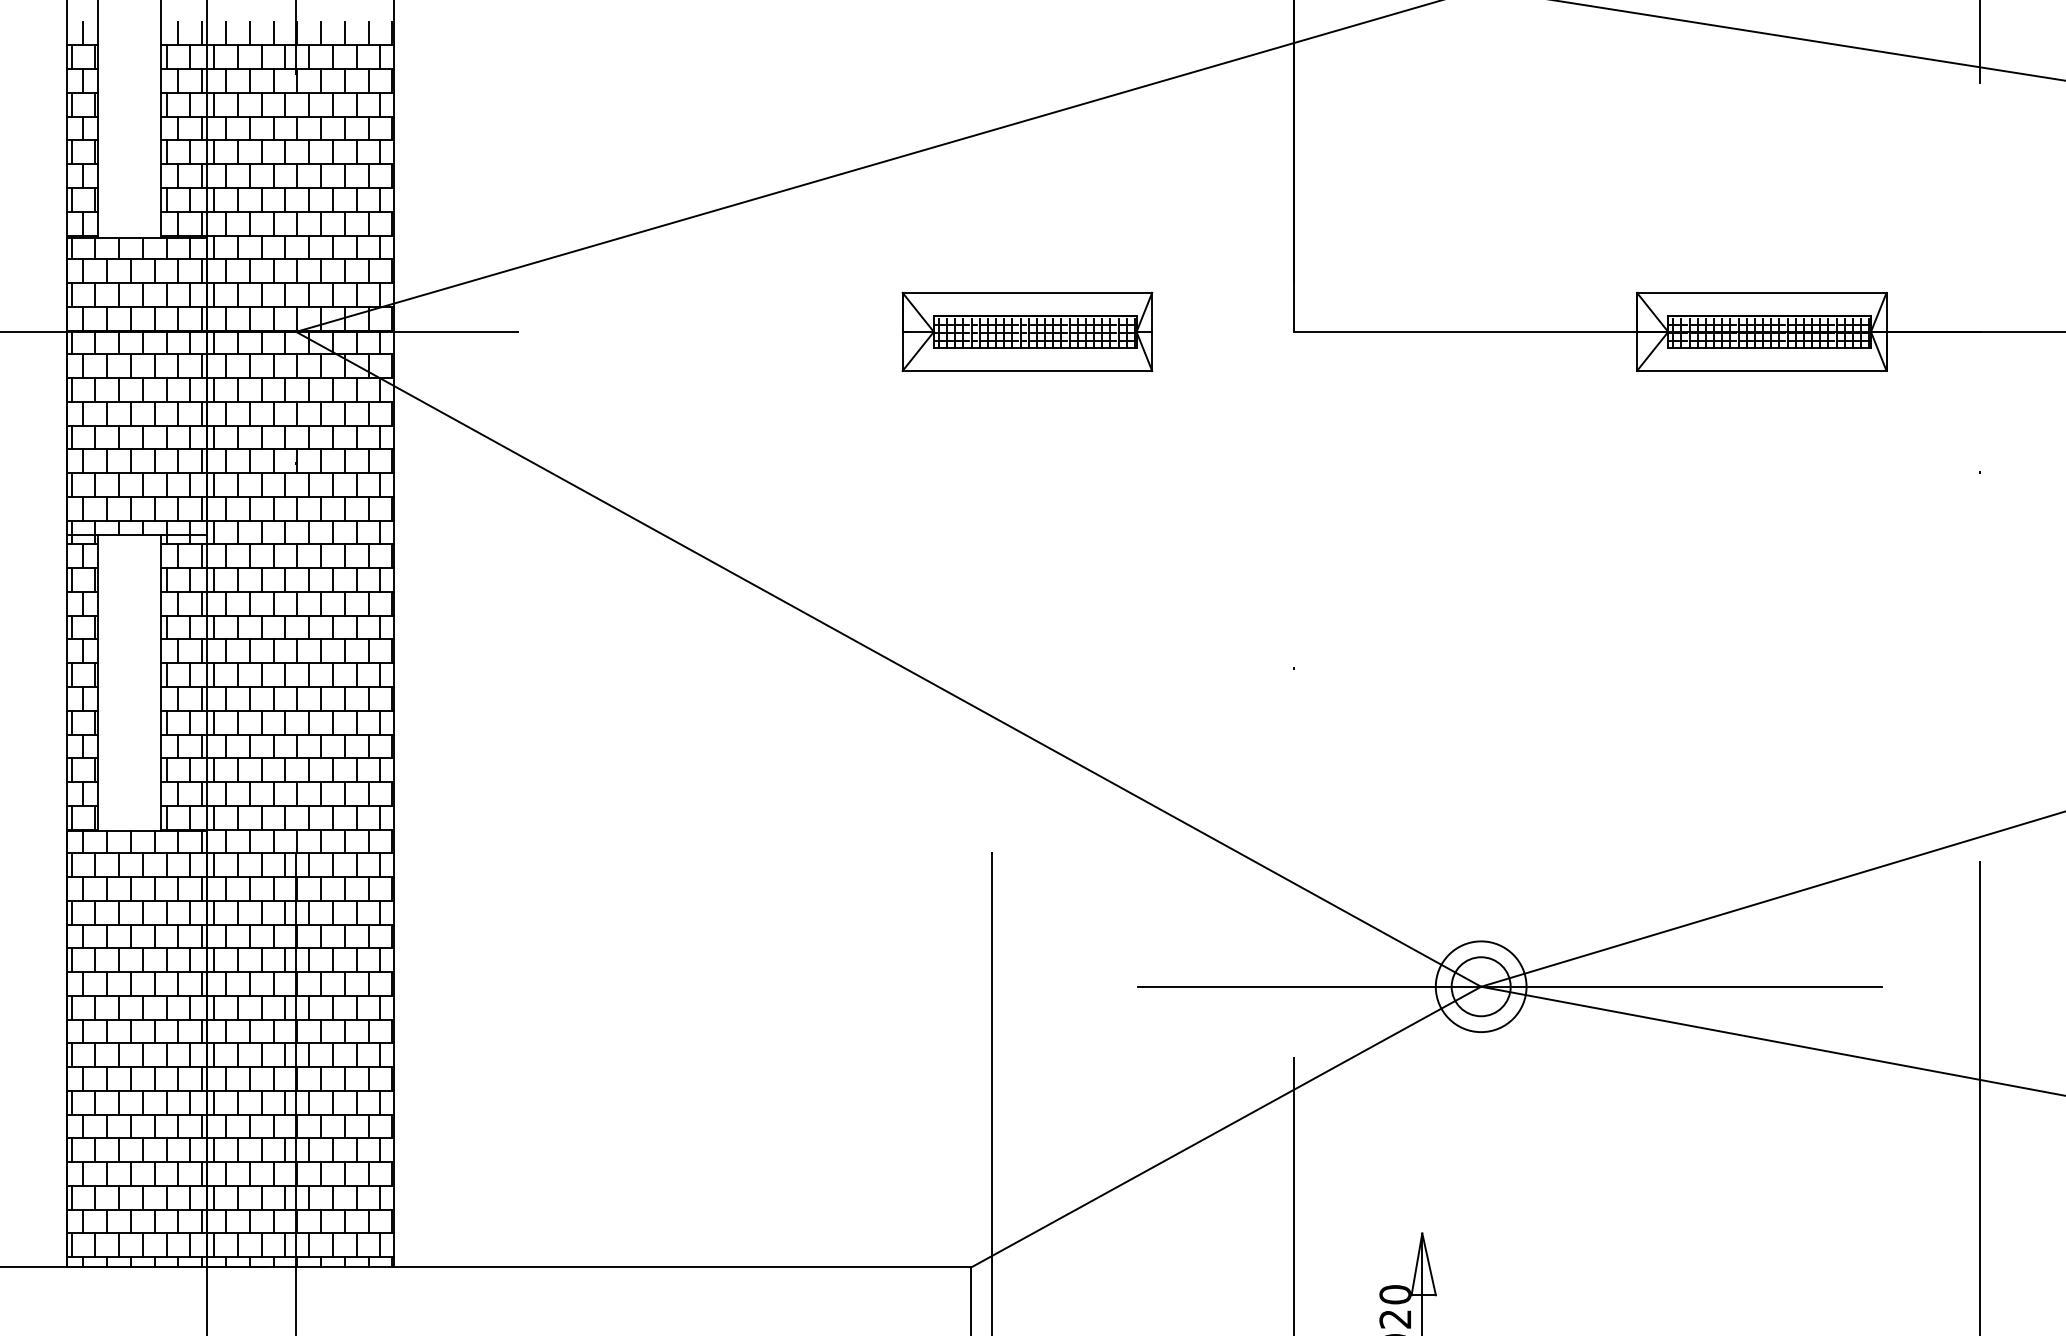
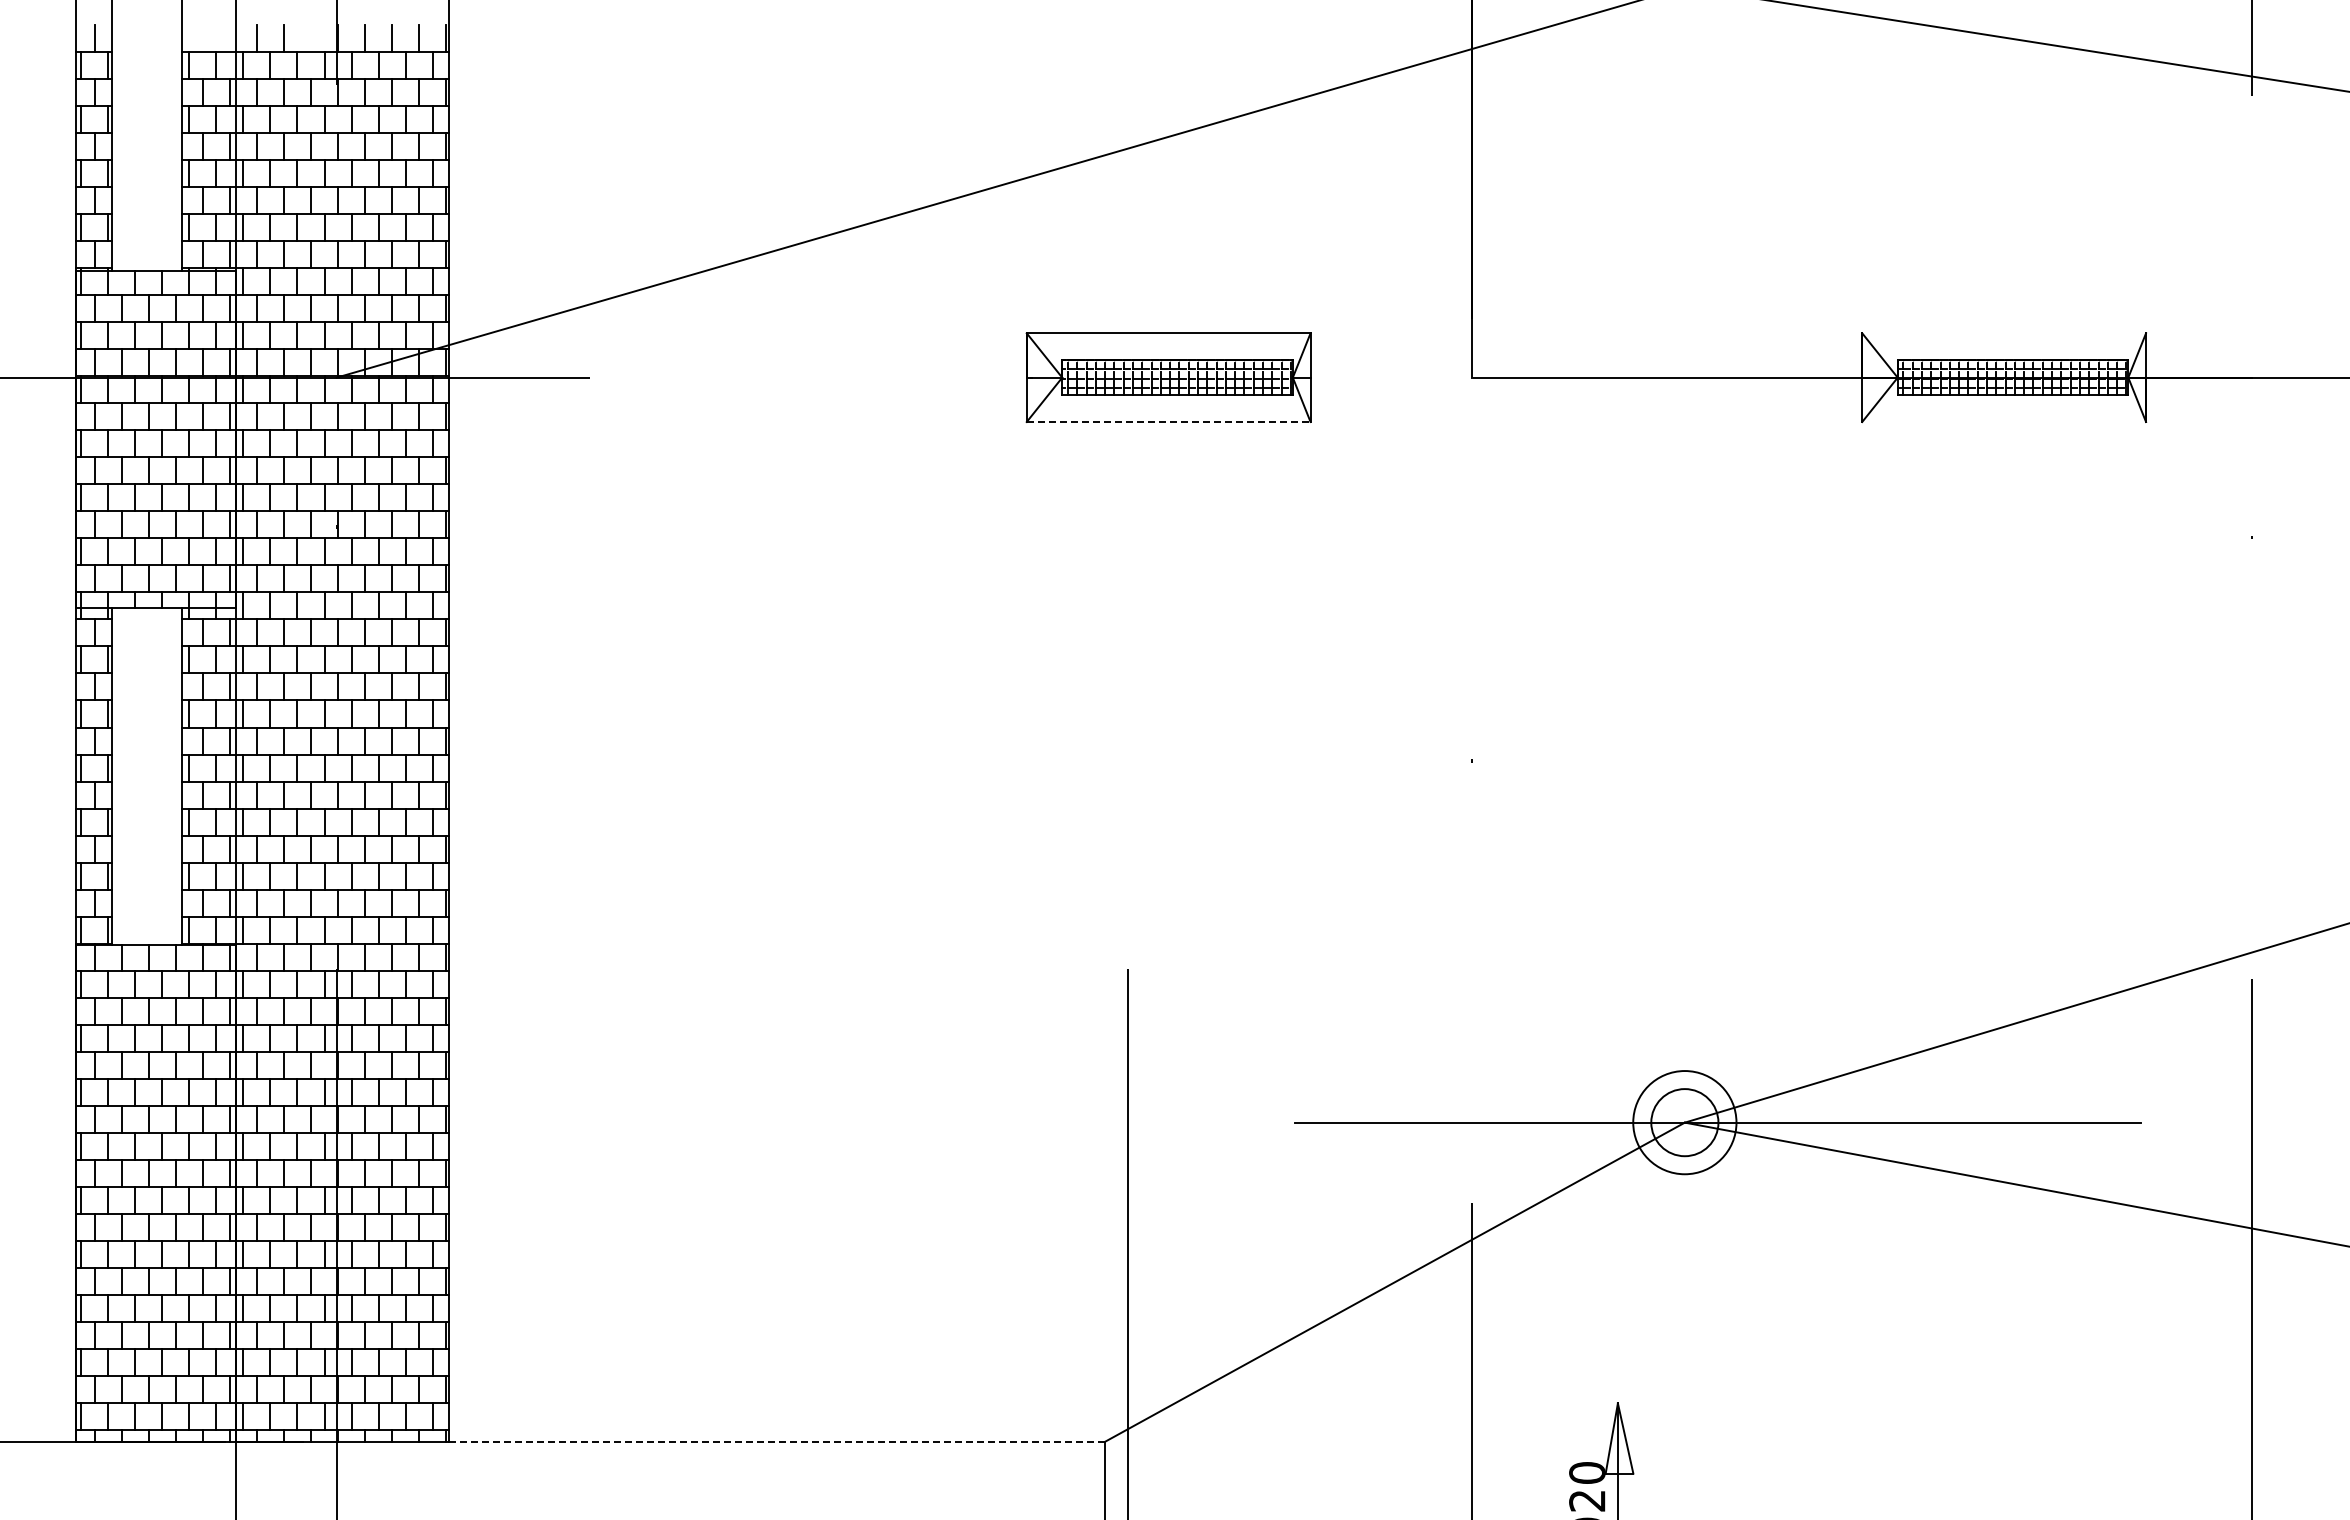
line: (178, 32) -> (202, 37), removed
line: (201, 32) -> (229, 37), removed
line: (273, 32) -> (310, 37), removed
line: (1762, 293) -> (2004, 333), removed
line: (1027, 371) -> (1168, 422), solid -> dashed
line: (1762, 371) -> (2004, 422), removed
line: (888, 658) -> (1010, 749), removed
line: (682, 1267) -> (776, 1441), solid -> dashed

